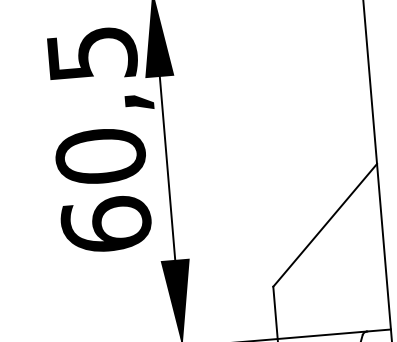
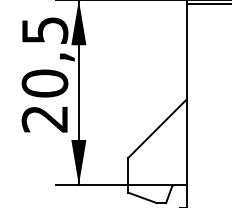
text: (105, 223) -> (44, 118), 60,5 -> 20,5

